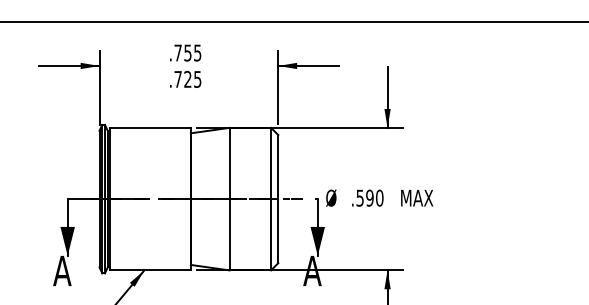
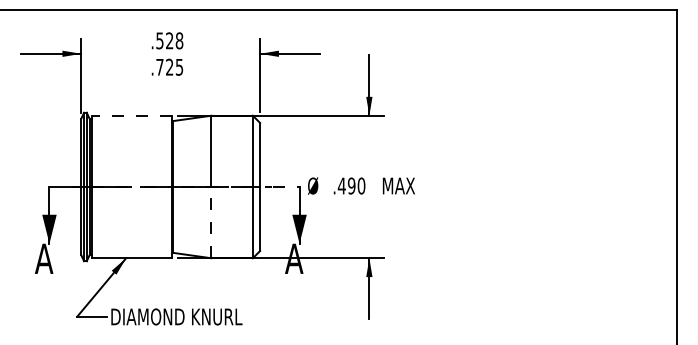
text: (187, 52) -> (169, 40), .755 -> .528
line: (149, 127) -> (131, 115), solid -> dashed
text: (359, 197) -> (341, 185), .590 -> .490
line: (229, 234) -> (211, 222), solid -> dashed

